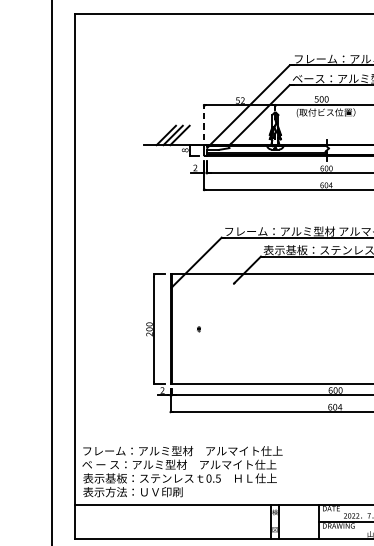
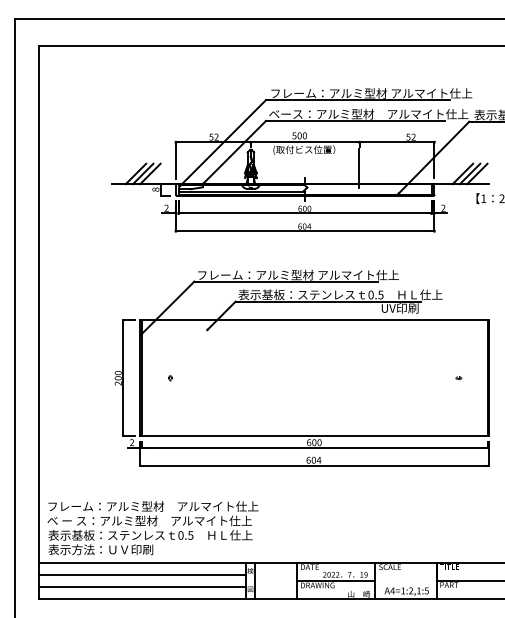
line: (203, 122) -> (175, 160), dashed -> solid
line: (172, 516) -> (142, 575), added
line: (172, 527) -> (142, 587), added

